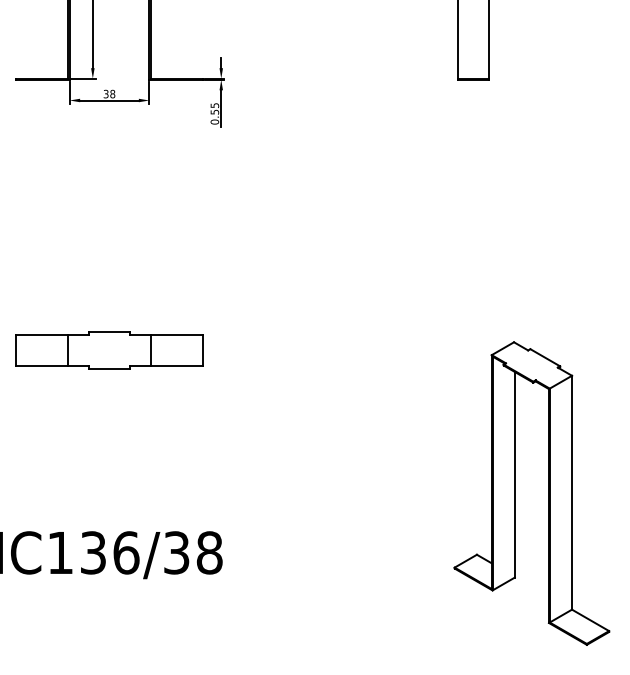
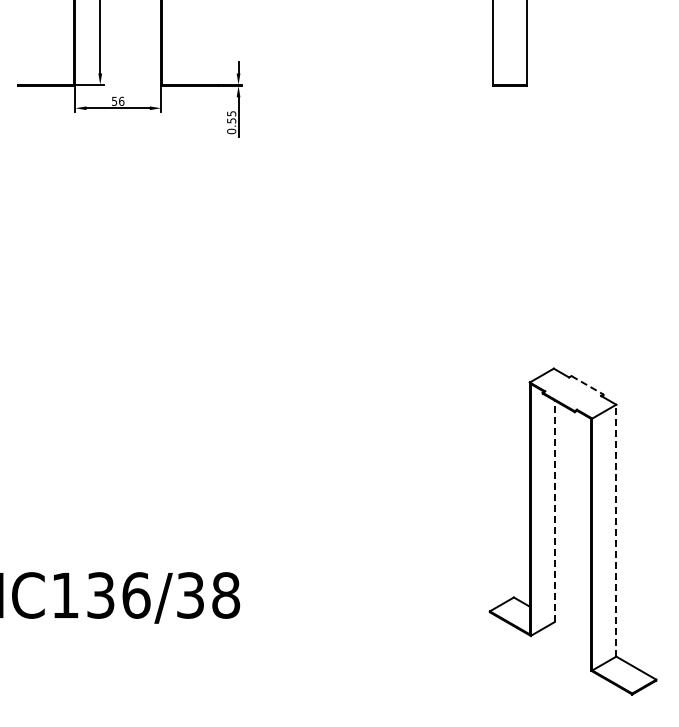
text: (109, 93) -> (118, 100), 38 -> 56
part: (109, 350) -> (118, 377), removed
line: (545, 357) -> (587, 385), solid -> dashed
line: (514, 474) -> (554, 511), solid -> dashed
line: (572, 492) -> (616, 530), solid -> dashed

